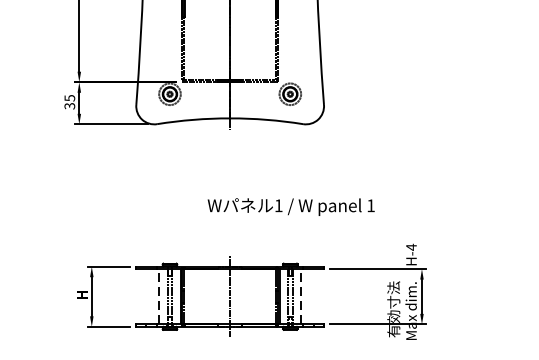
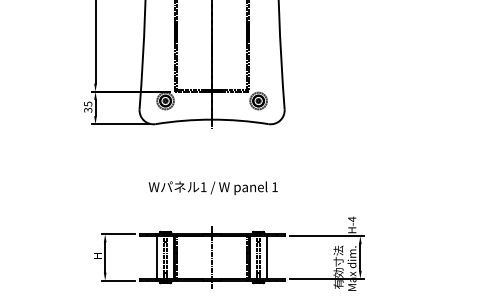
text: (290, 207) -> (212, 188), moved
line: (159, 296) -> (157, 257), dashed -> solid
line: (300, 296) -> (266, 257), dashed -> solid

